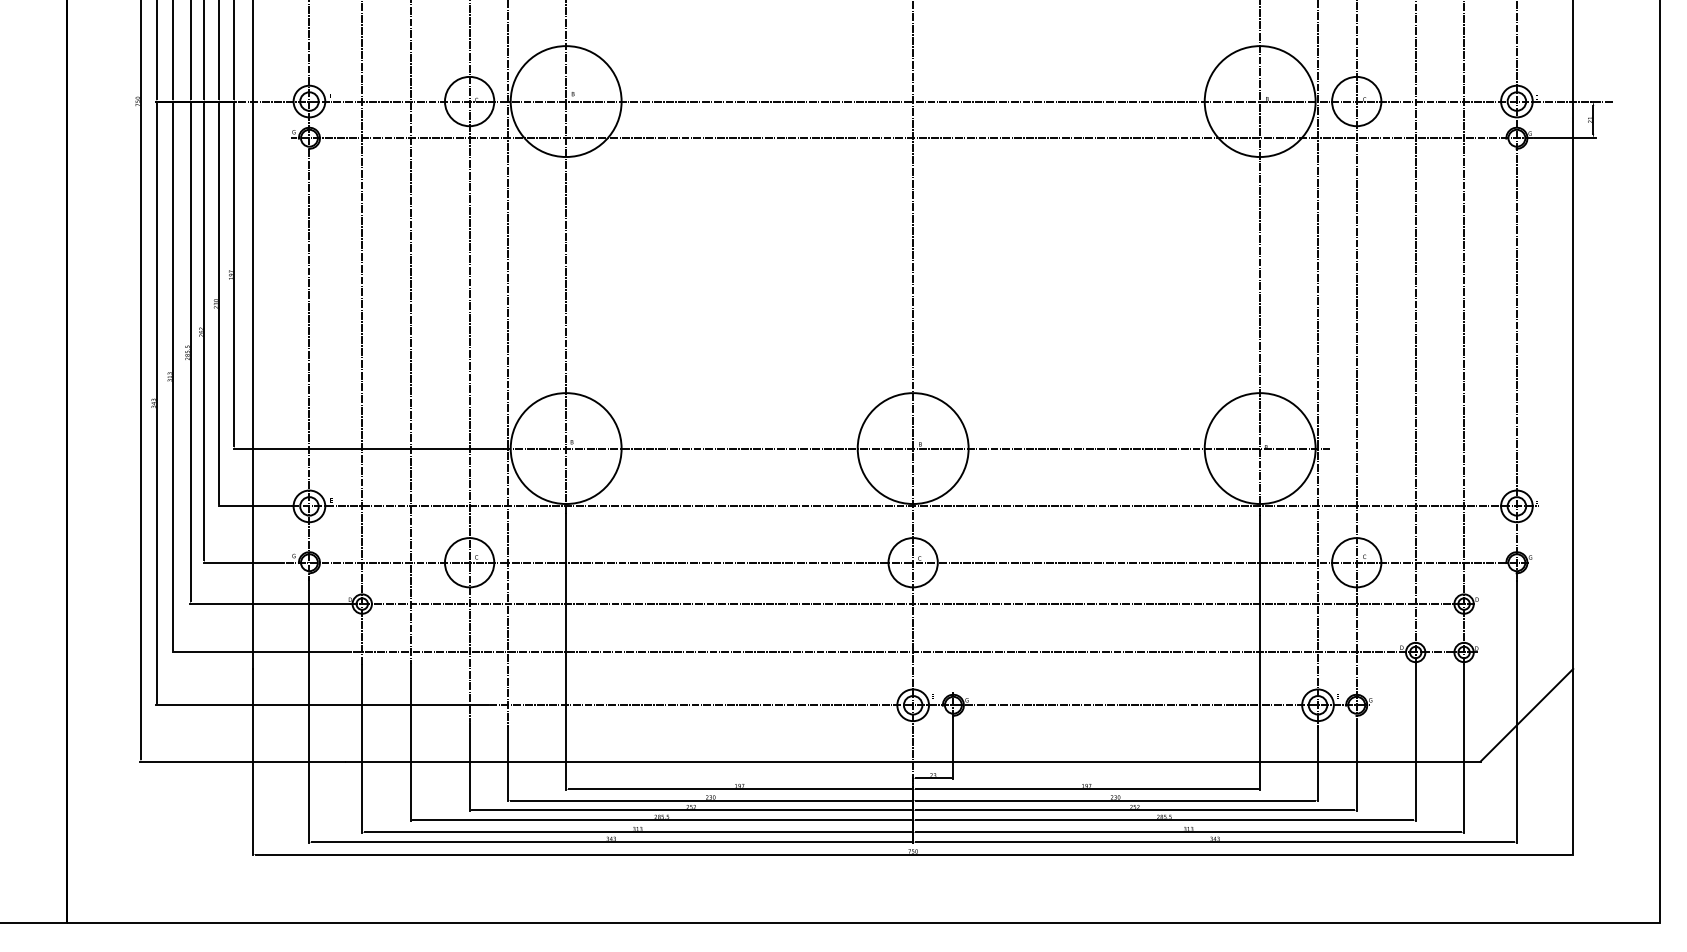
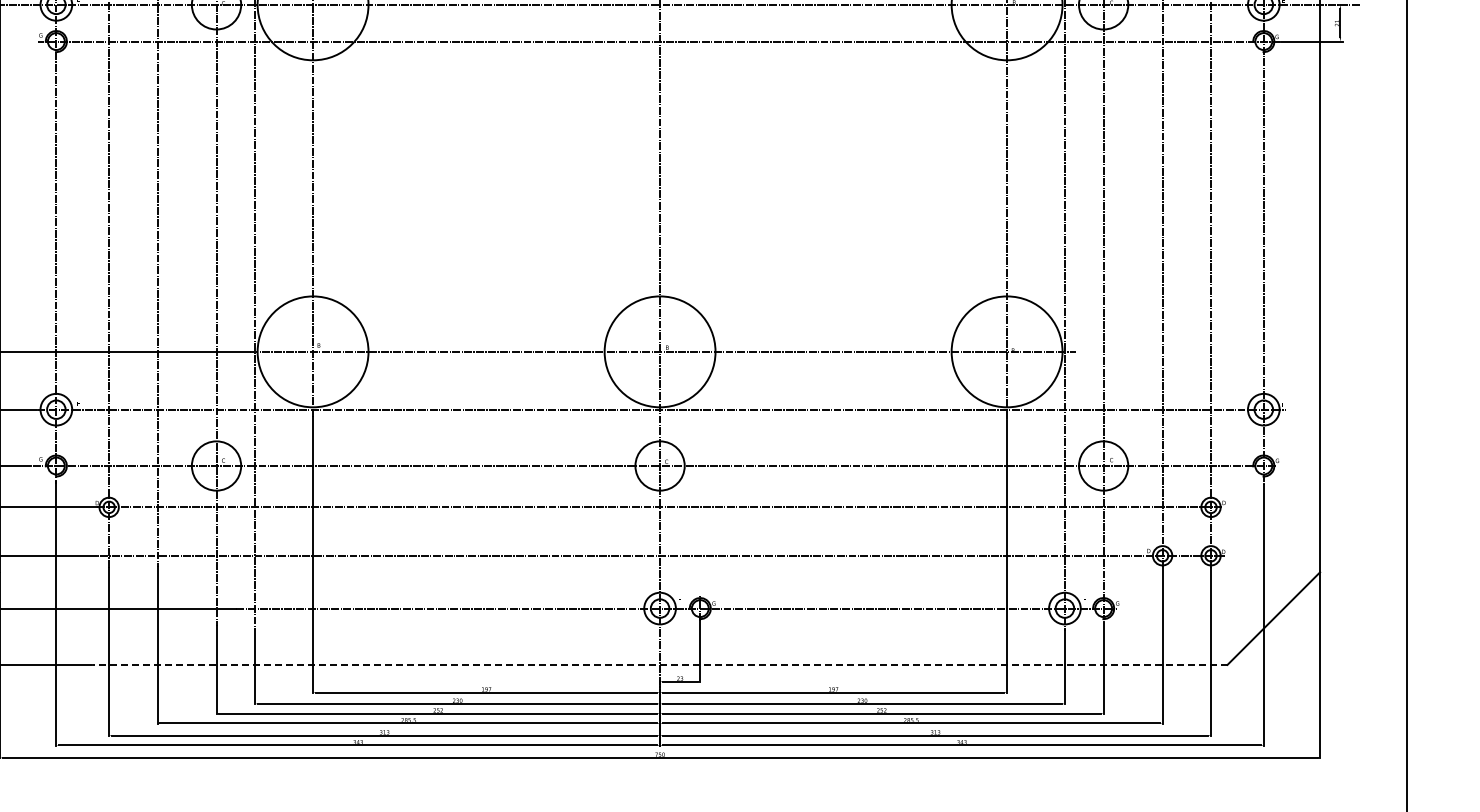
line: (912, 761) -> (659, 664), solid -> dashed

